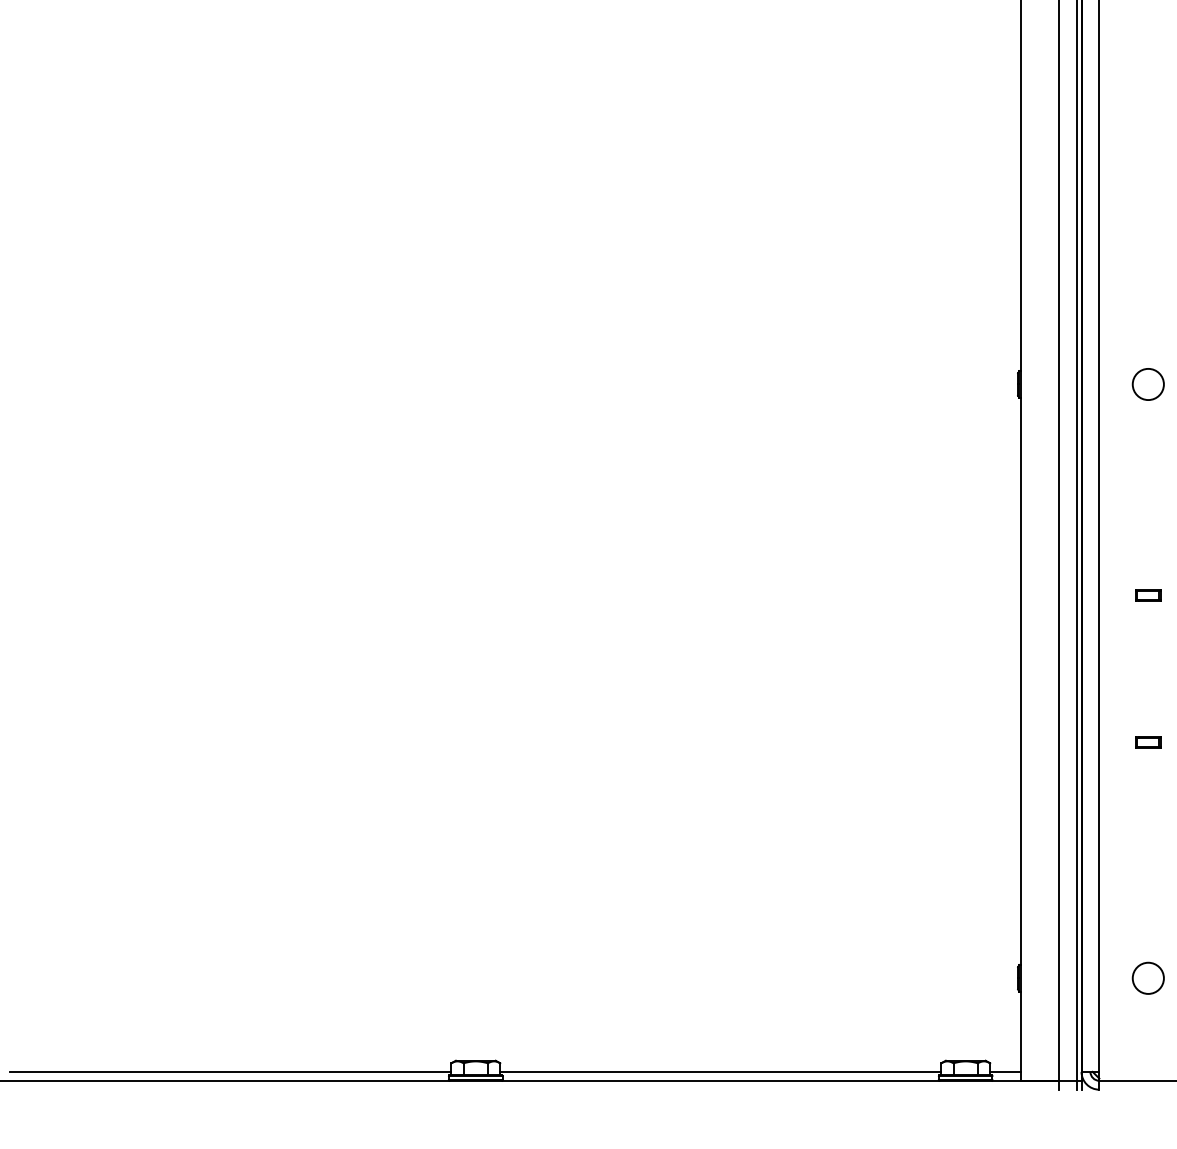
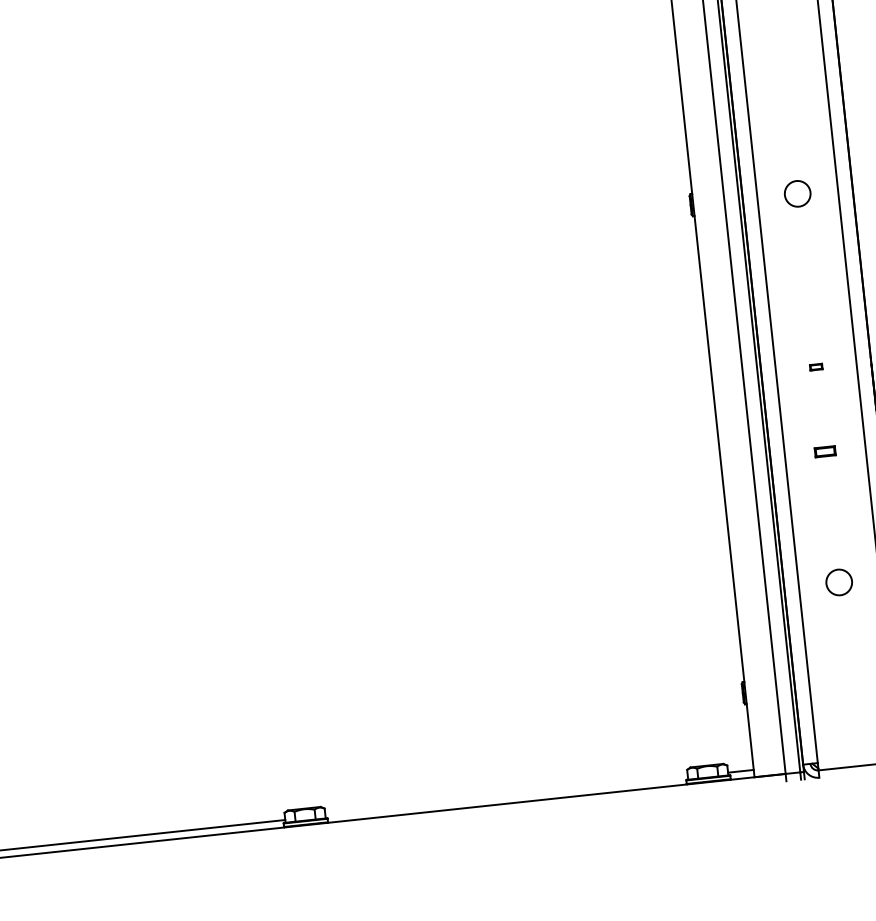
part: (1148, 595) -> (816, 367), size x0.6
part: (1148, 742) -> (825, 451), moved
circle: (1147, 977) -> (838, 581), moved
line: (720, 1071) -> (506, 796), removed

